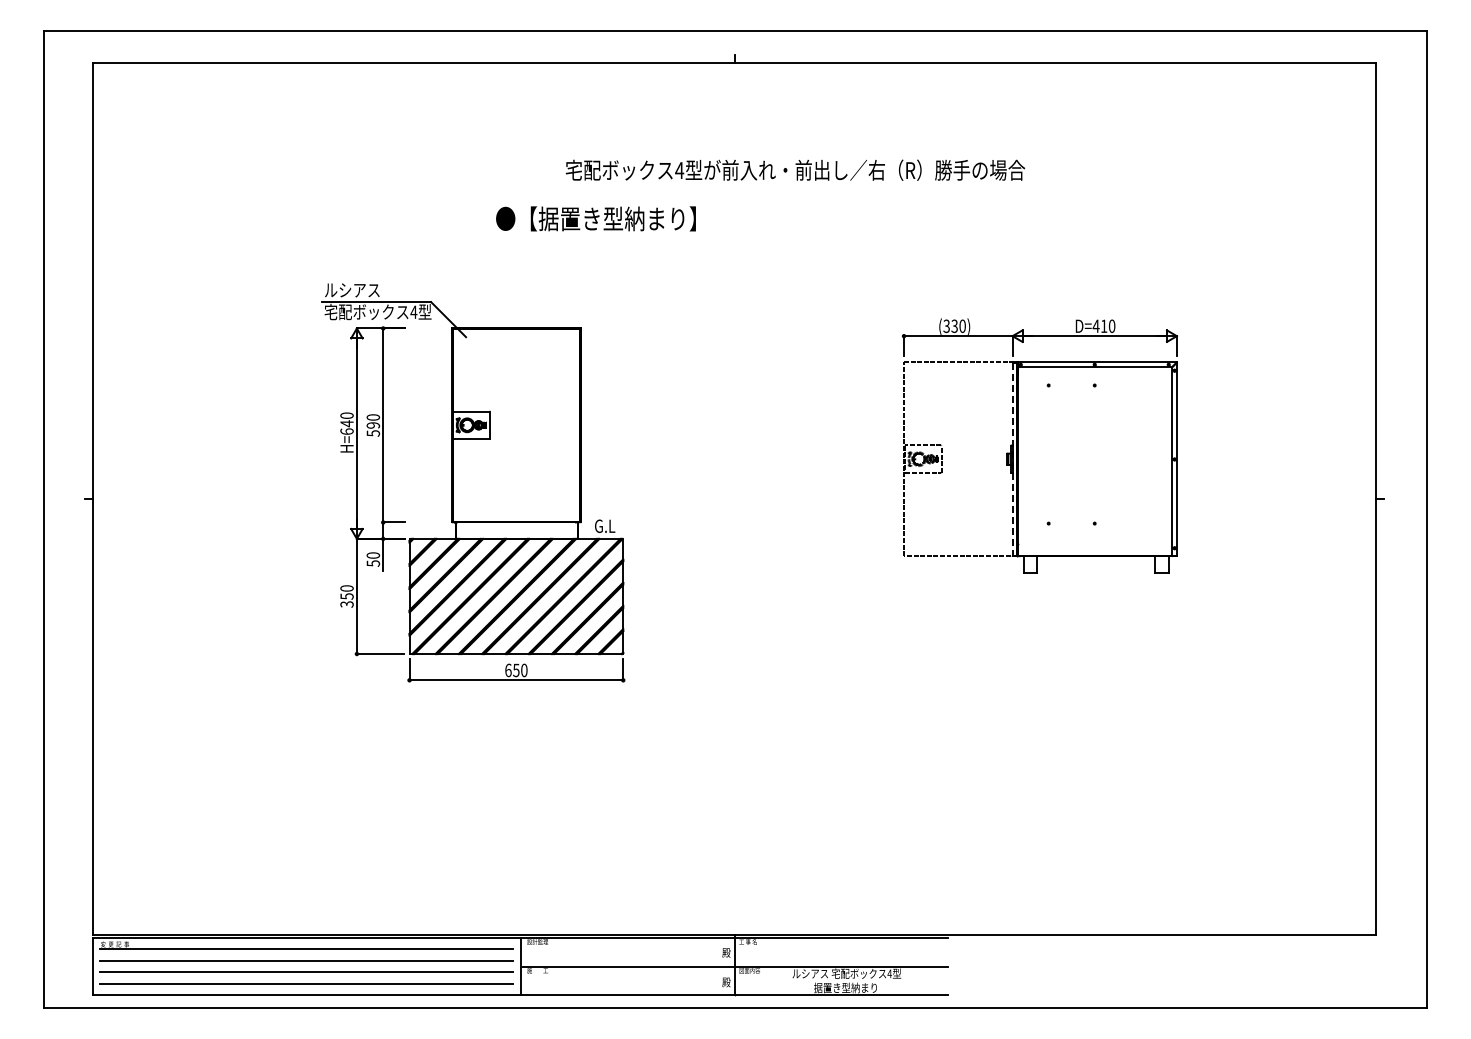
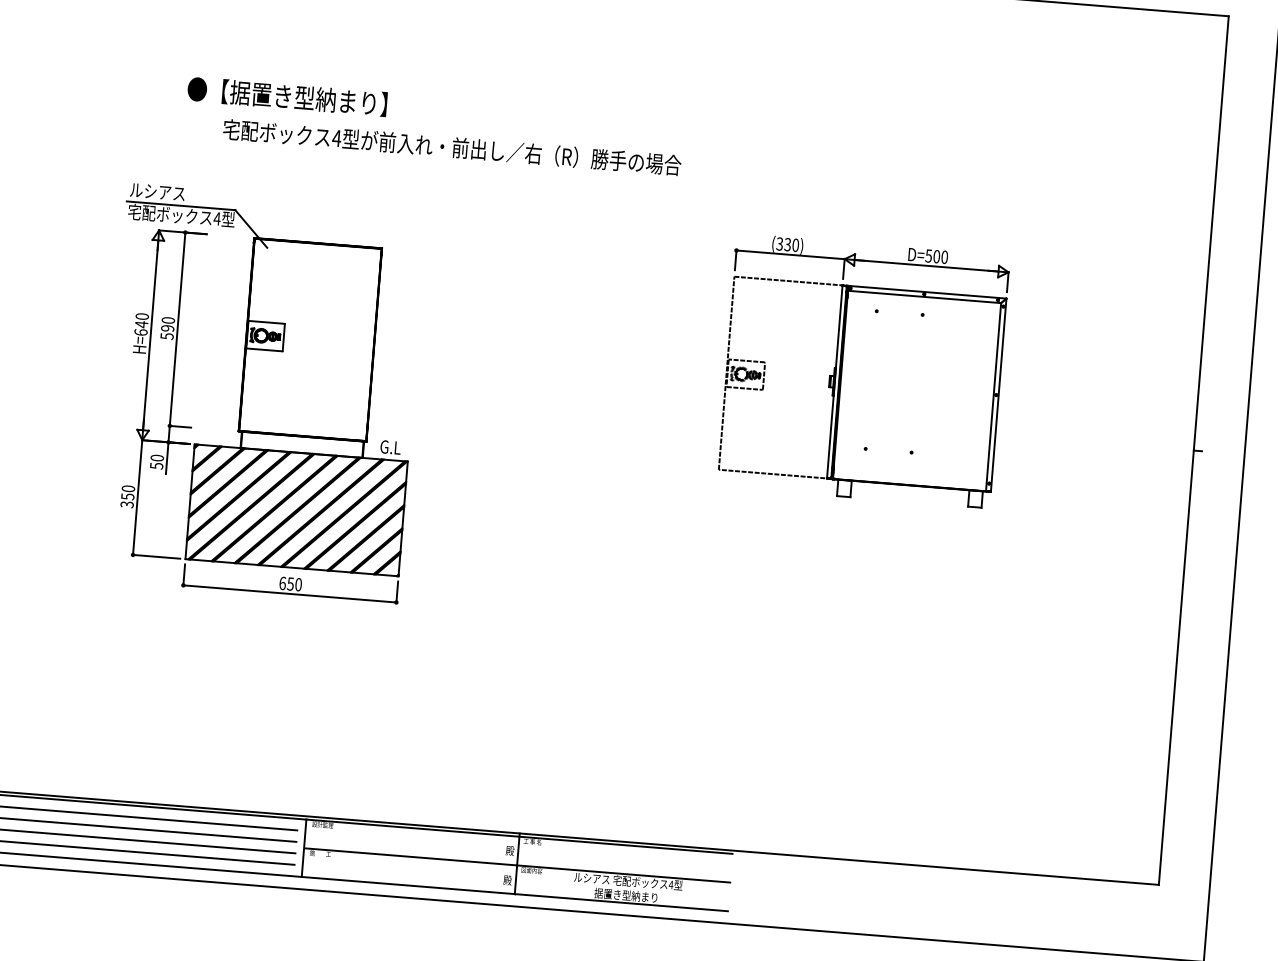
text: (795, 169) -> (452, 146), moved
text: (595, 218) -> (286, 96), moved
text: (1099, 325) -> (932, 255), D=410 -> D=500
line: (1012, 459) -> (834, 382), dashed -> solid
part: (473, 482) -> (263, 393), moved

